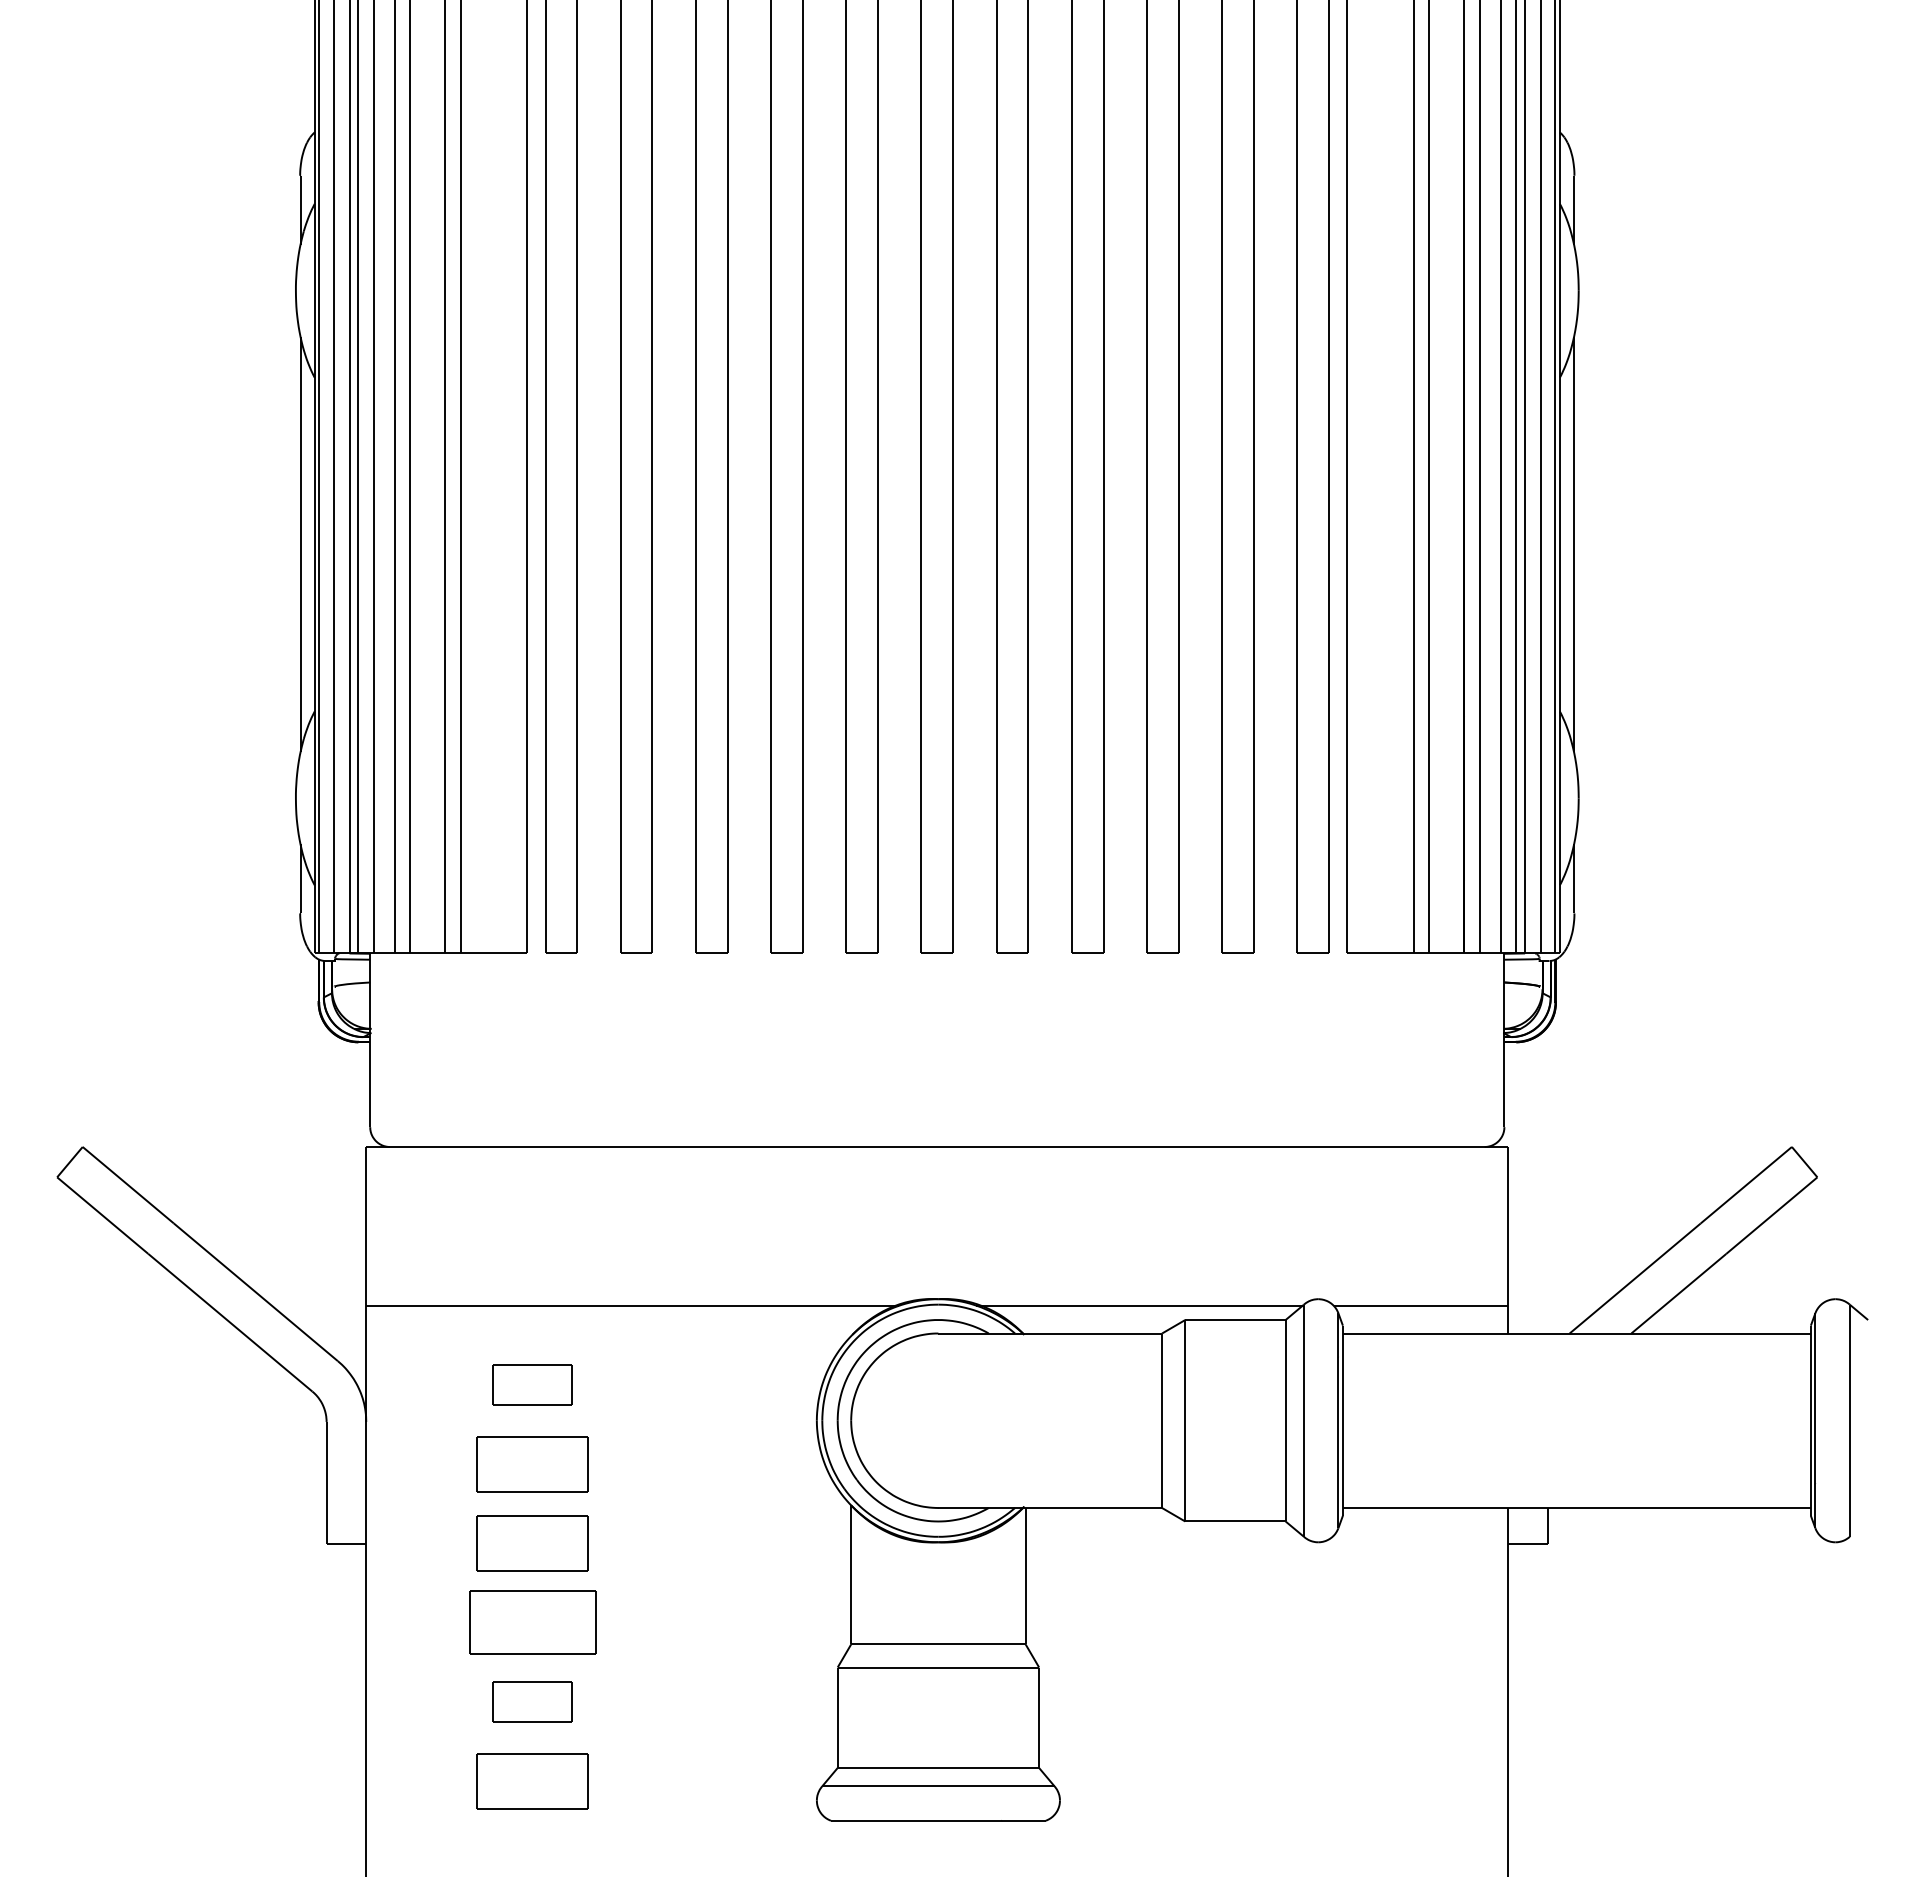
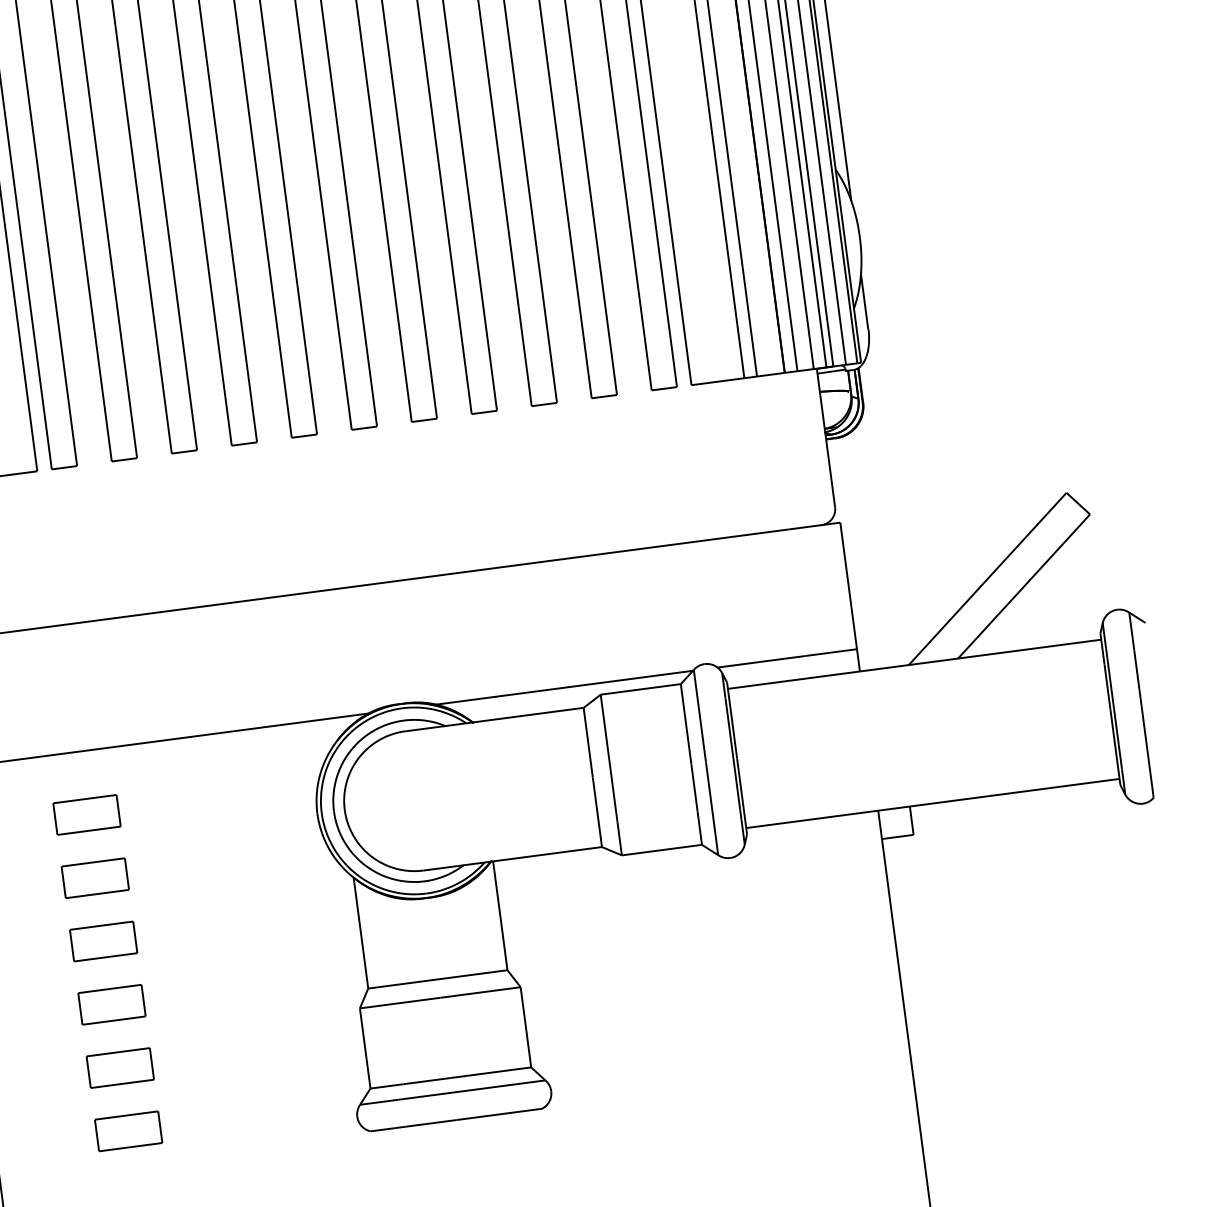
part: (532, 1463) -> (95, 877), size x0.71
part: (532, 1543) -> (103, 941), size x0.71
part: (532, 1622) -> (111, 1004), size x0.62
part: (532, 1781) -> (128, 1131), size x0.71

